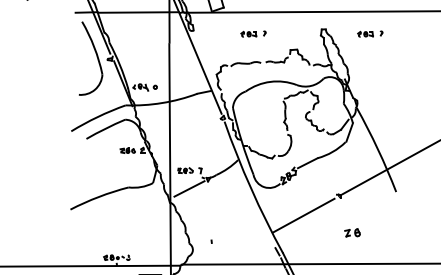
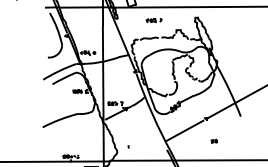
part: (369, 33) -> (224, 20), removed
part: (352, 231) -> (214, 140), size x0.62

